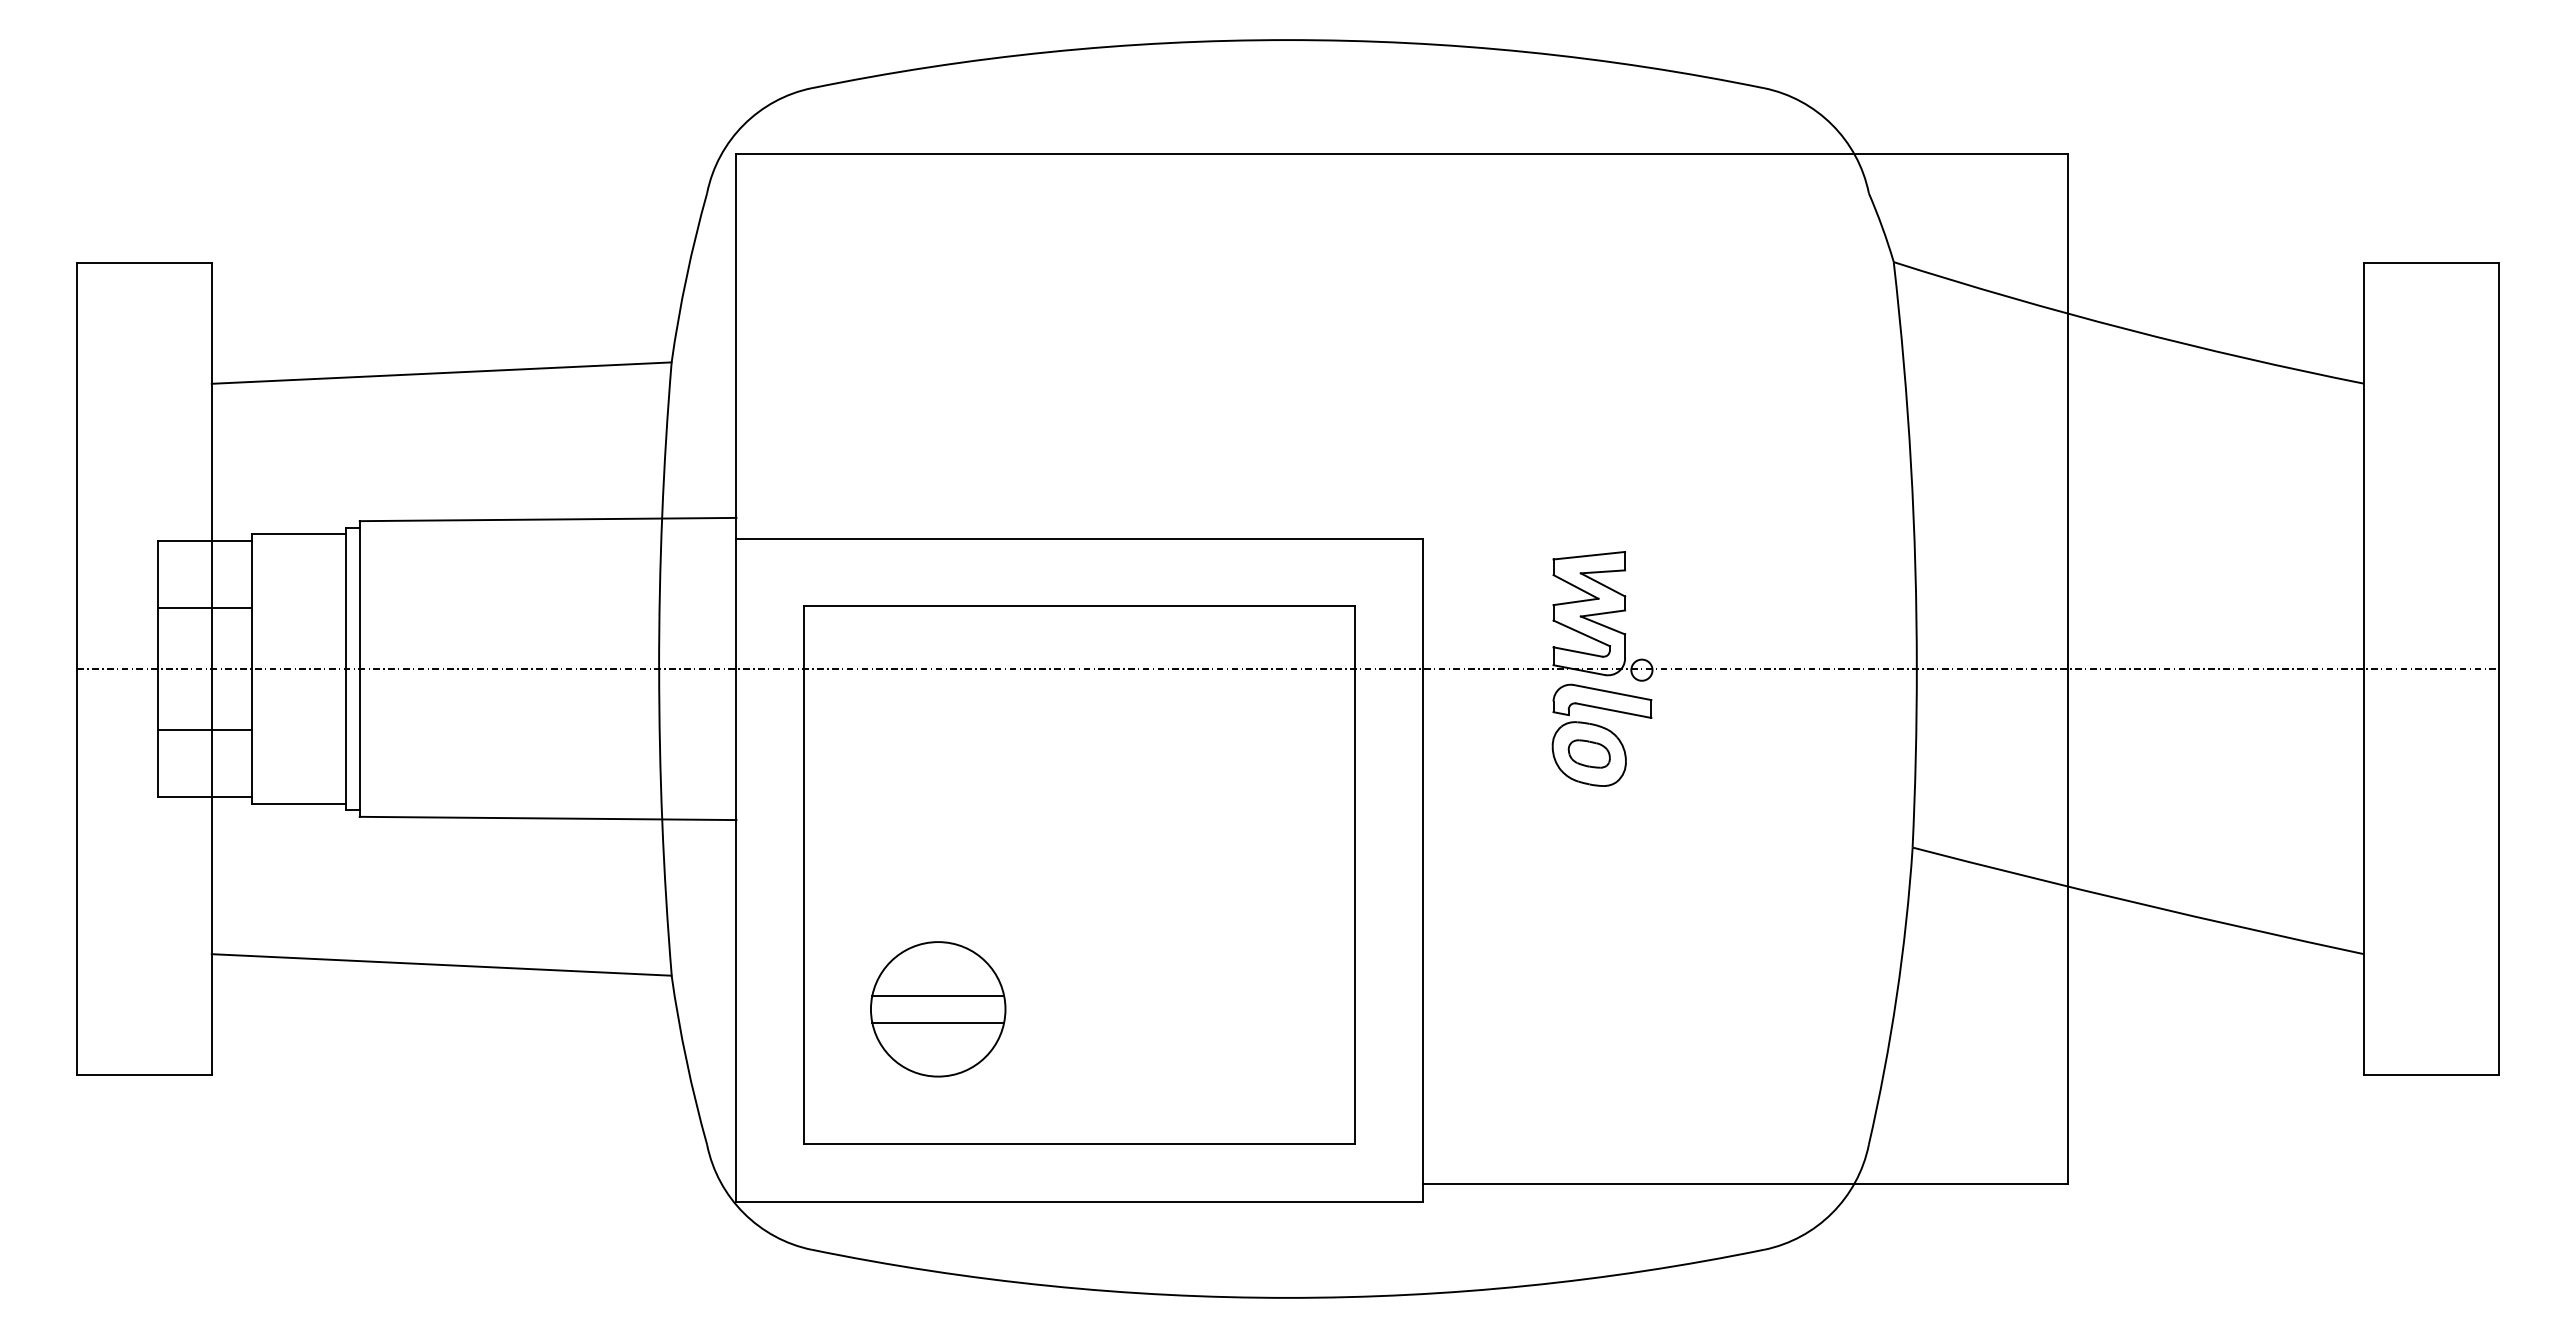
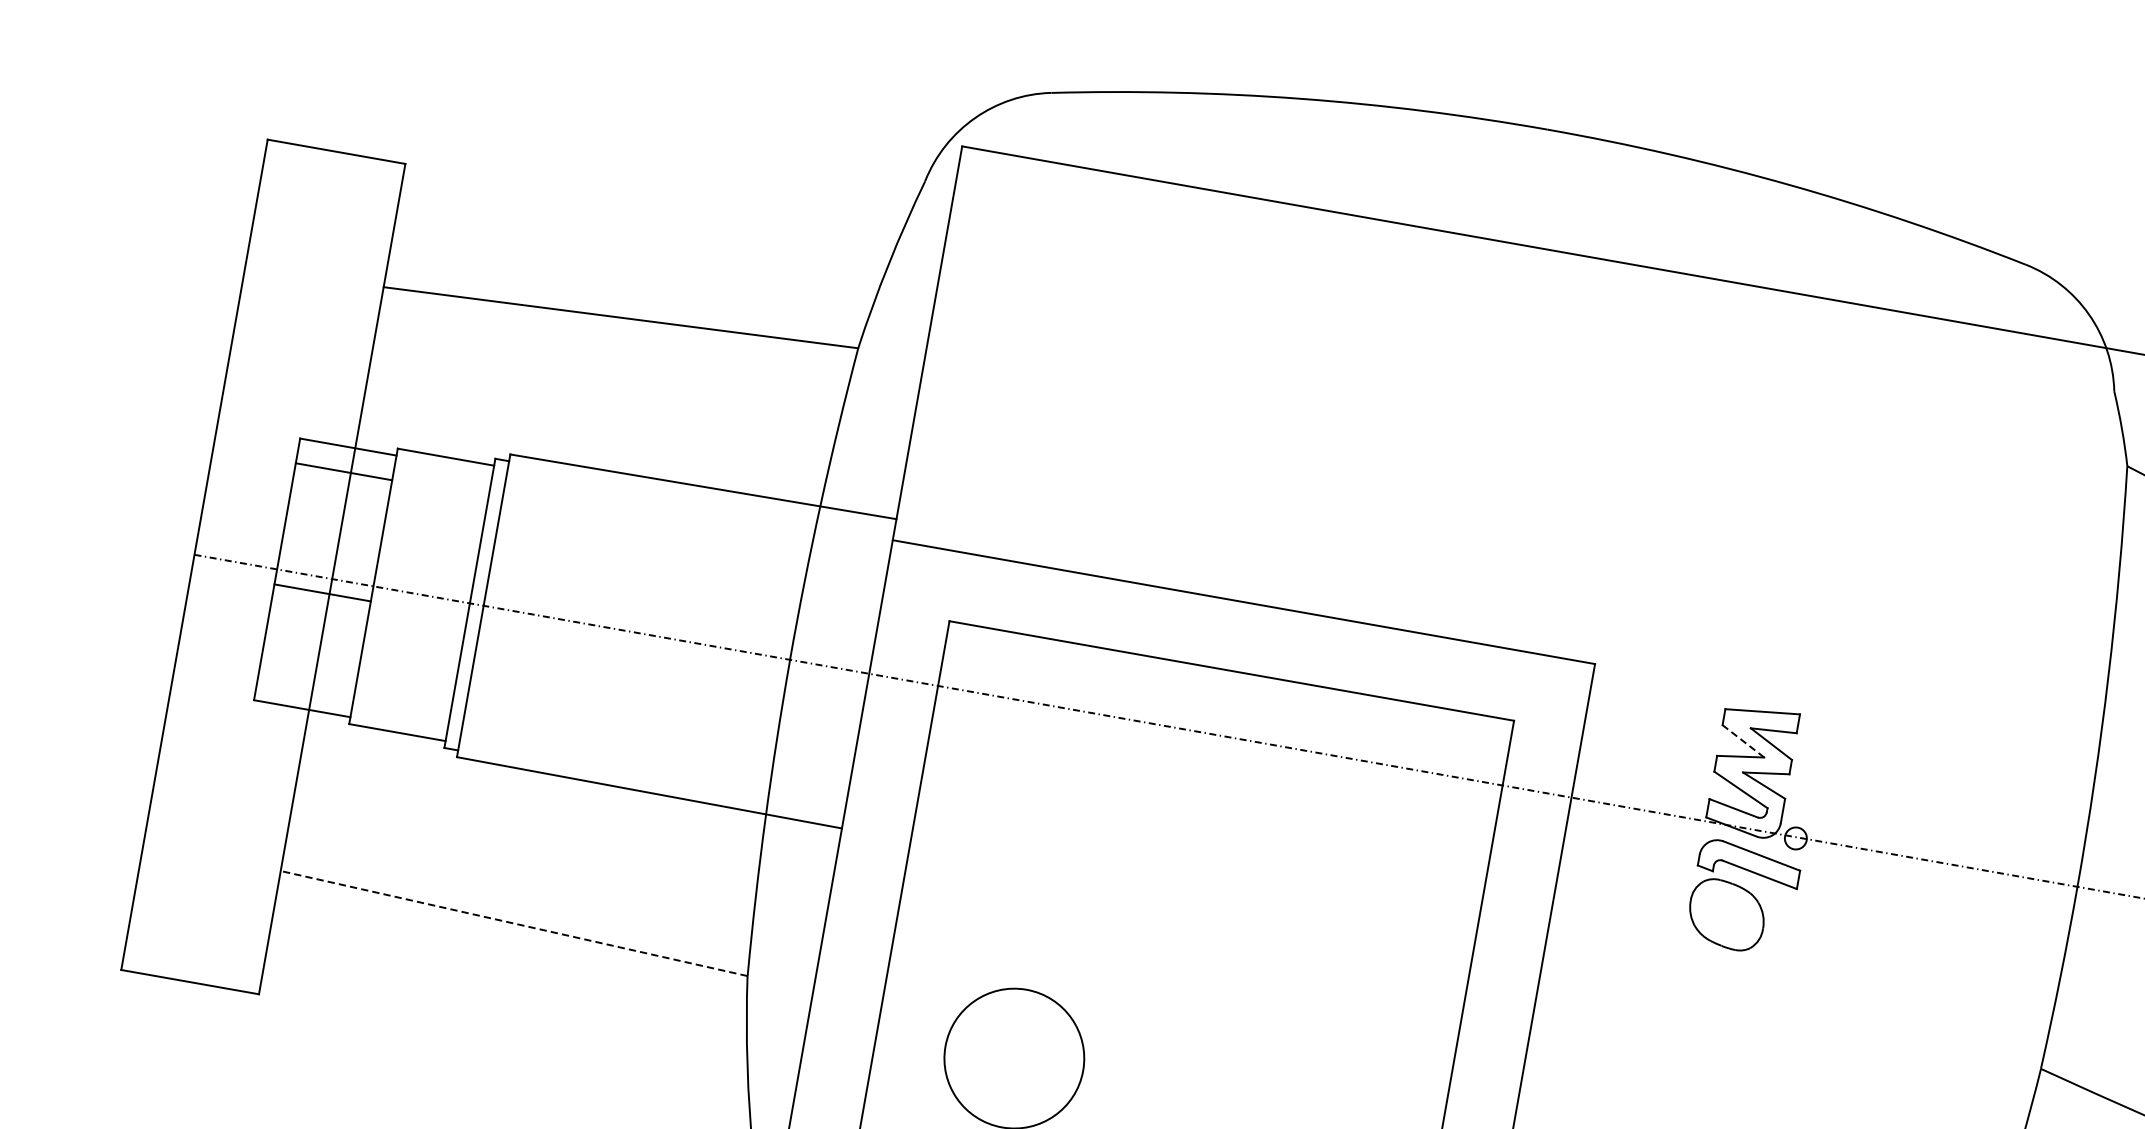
line: (1575, 586) -> (1742, 740), solid -> dashed
line: (204, 608) -> (343, 471), moved
line: (204, 729) -> (322, 592), moved
part: (1588, 753) -> (1726, 914), removed
line: (441, 964) -> (513, 923), solid -> dashed
line: (938, 995) -> (1017, 1044), removed
line: (938, 1022) -> (1012, 1072), removed

